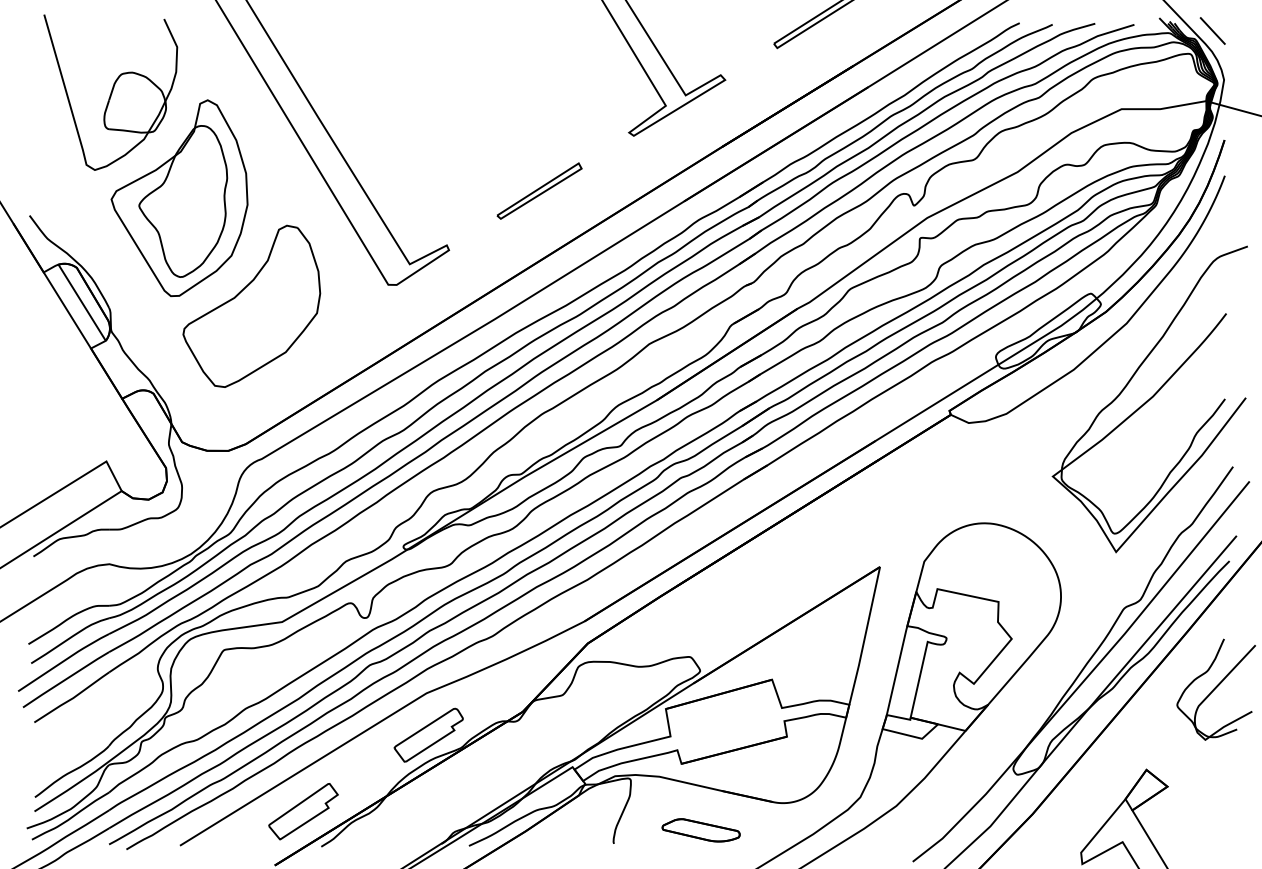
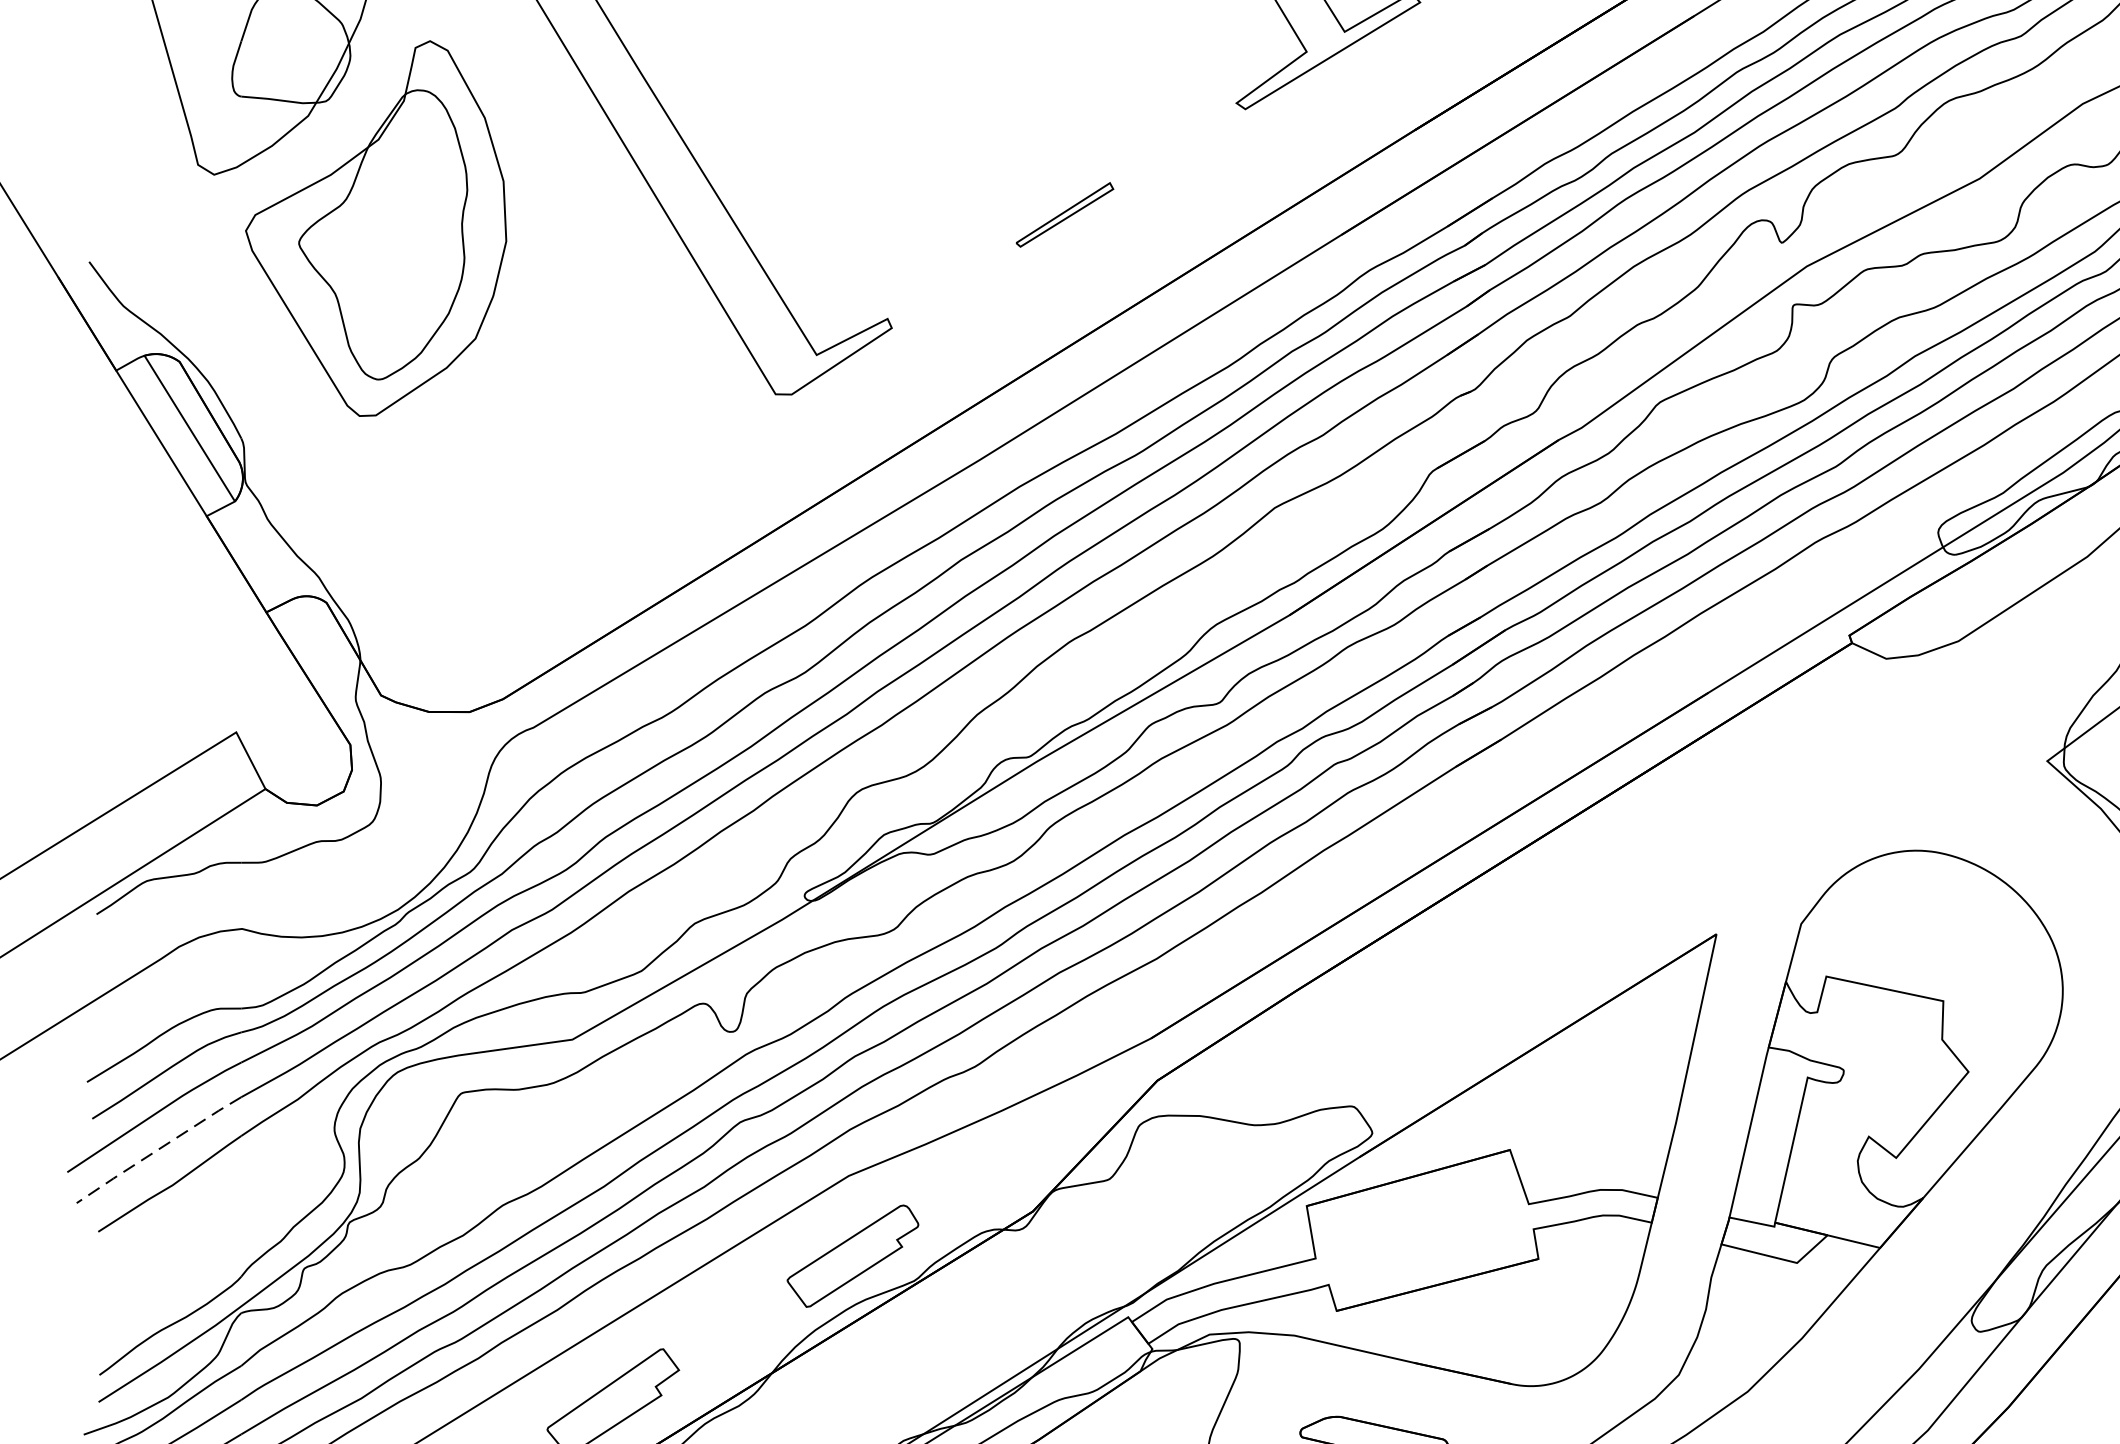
part: (539, 190) -> (1064, 213), size x0.6
part: (251, 305) -> (513, 433), removed
line: (65, 679) -> (157, 1149), solid -> dashed

